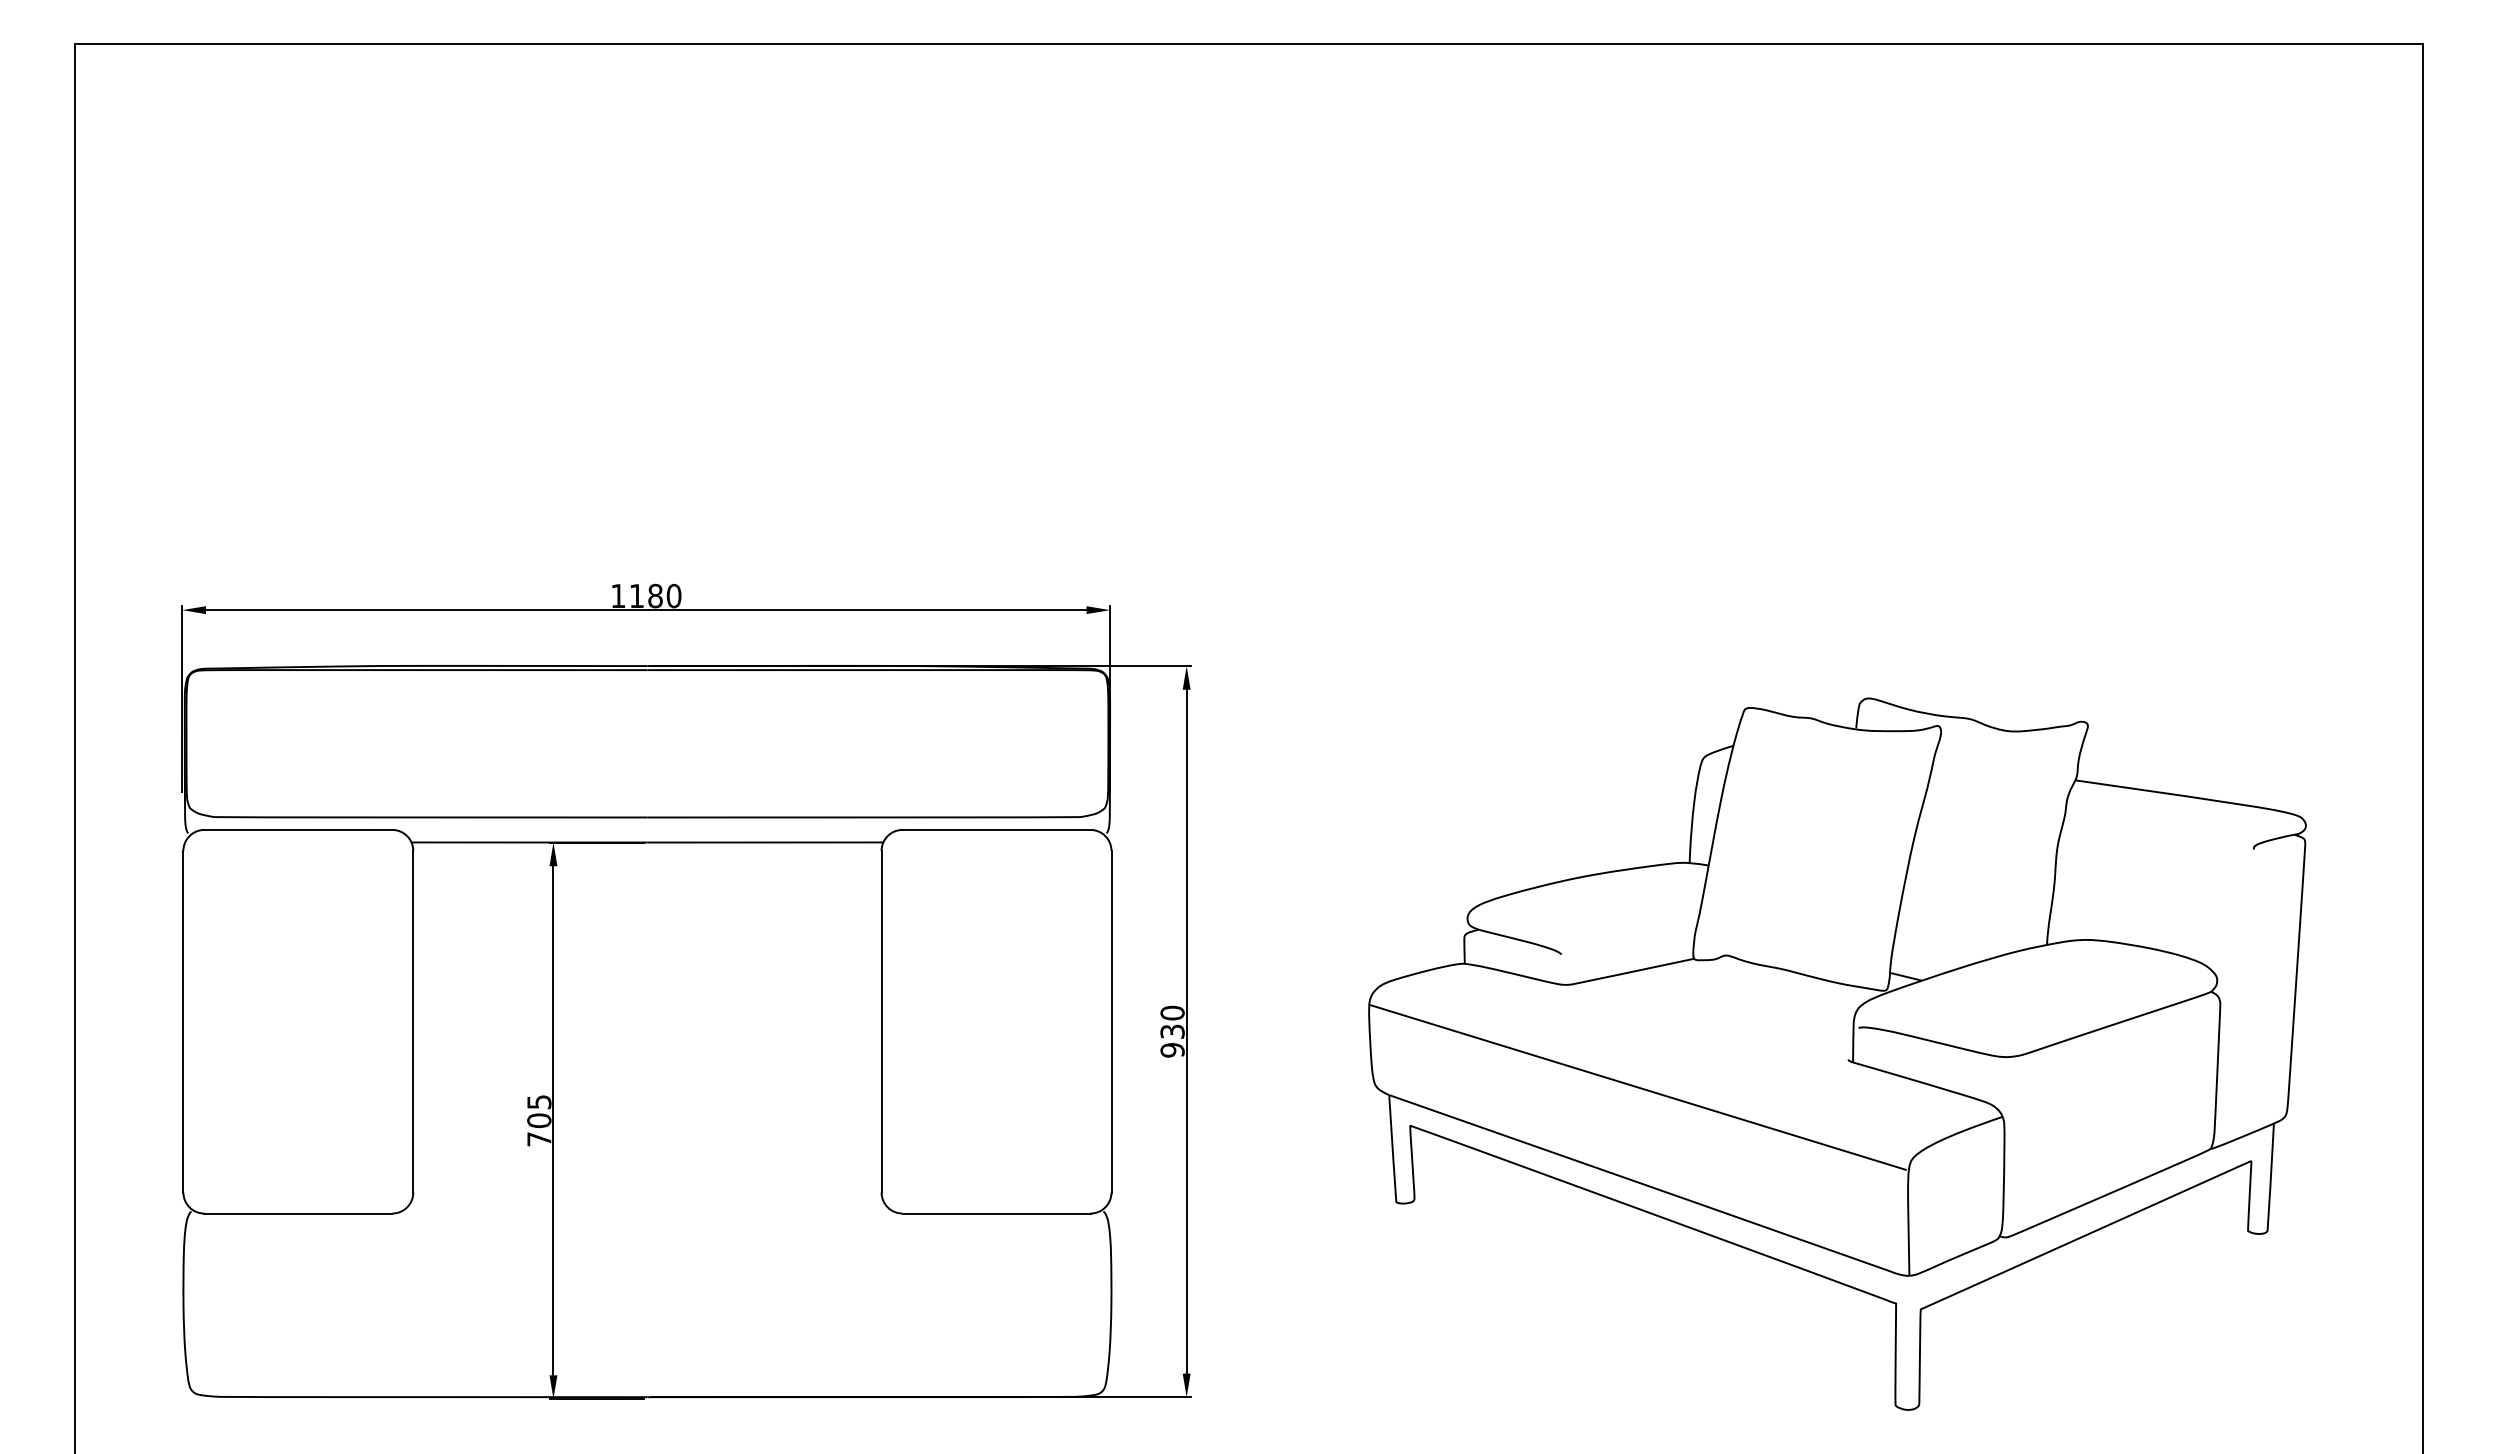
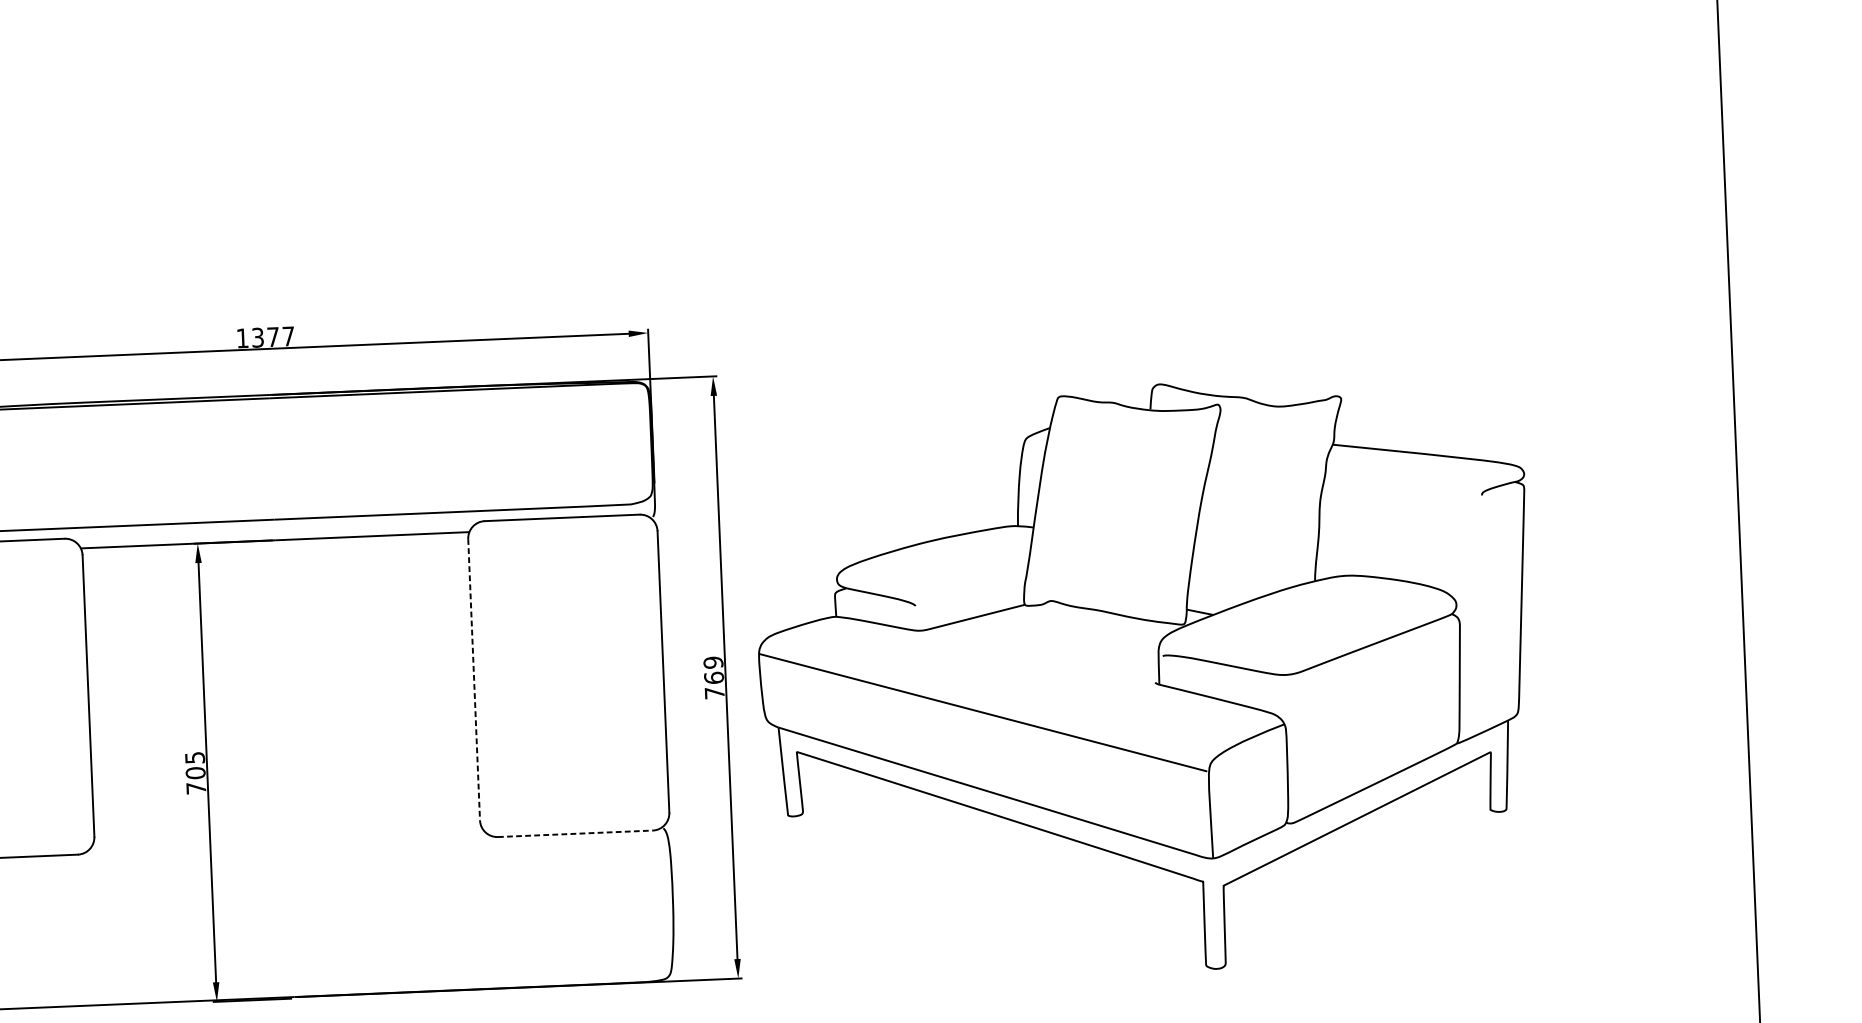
text: (655, 595) -> (273, 336), 1180 -> 1377
line: (881, 1021) -> (474, 679), solid -> dashed
text: (1172, 1031) -> (714, 677), 930 -> 769
part: (1837, 1053) -> (1146, 677), moved
line: (996, 1213) -> (575, 833), solid -> dashed

